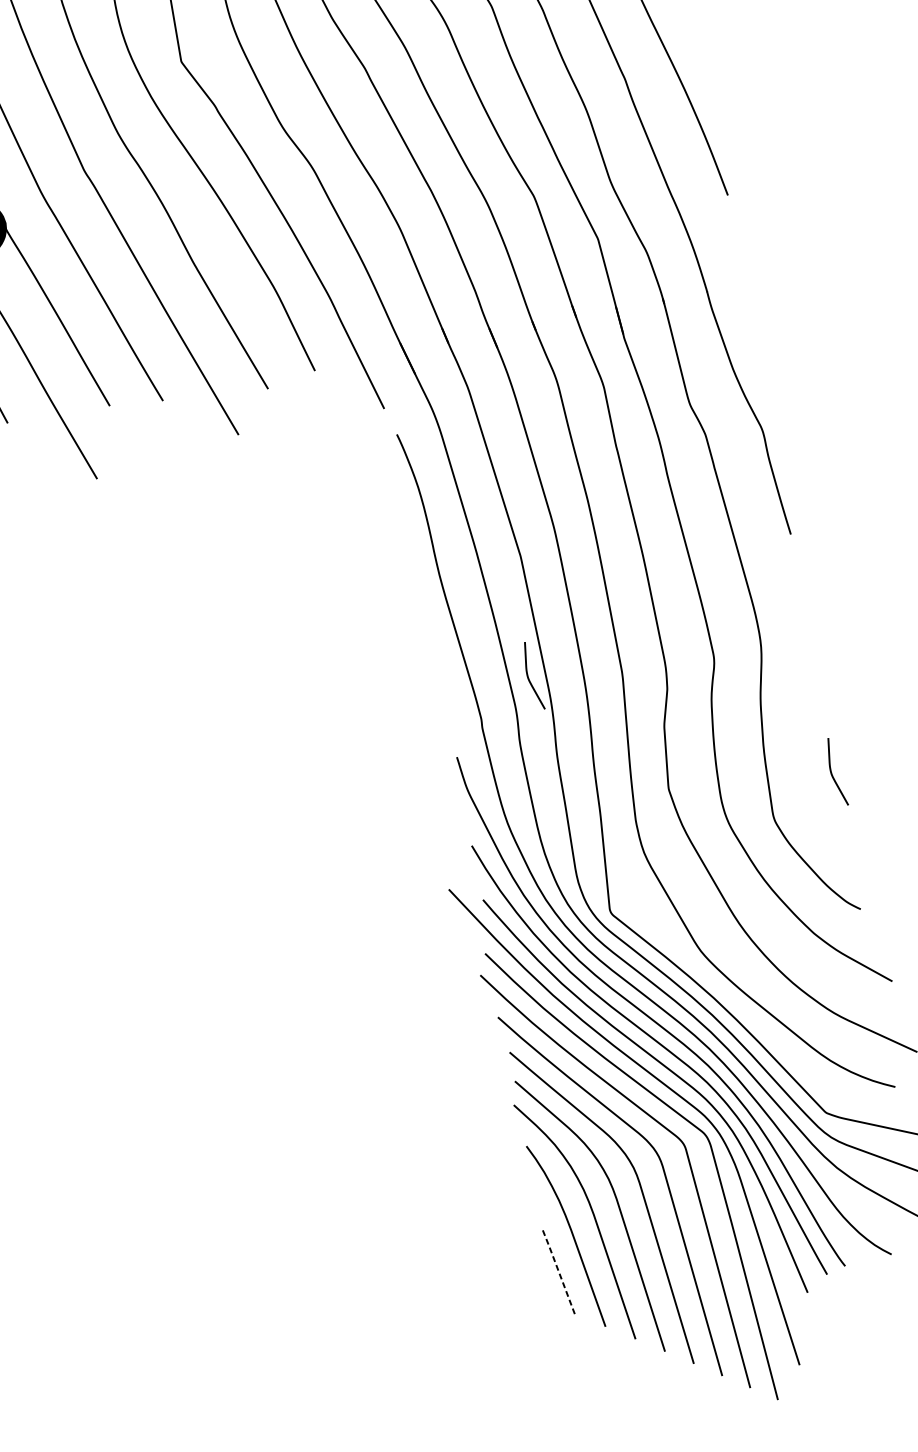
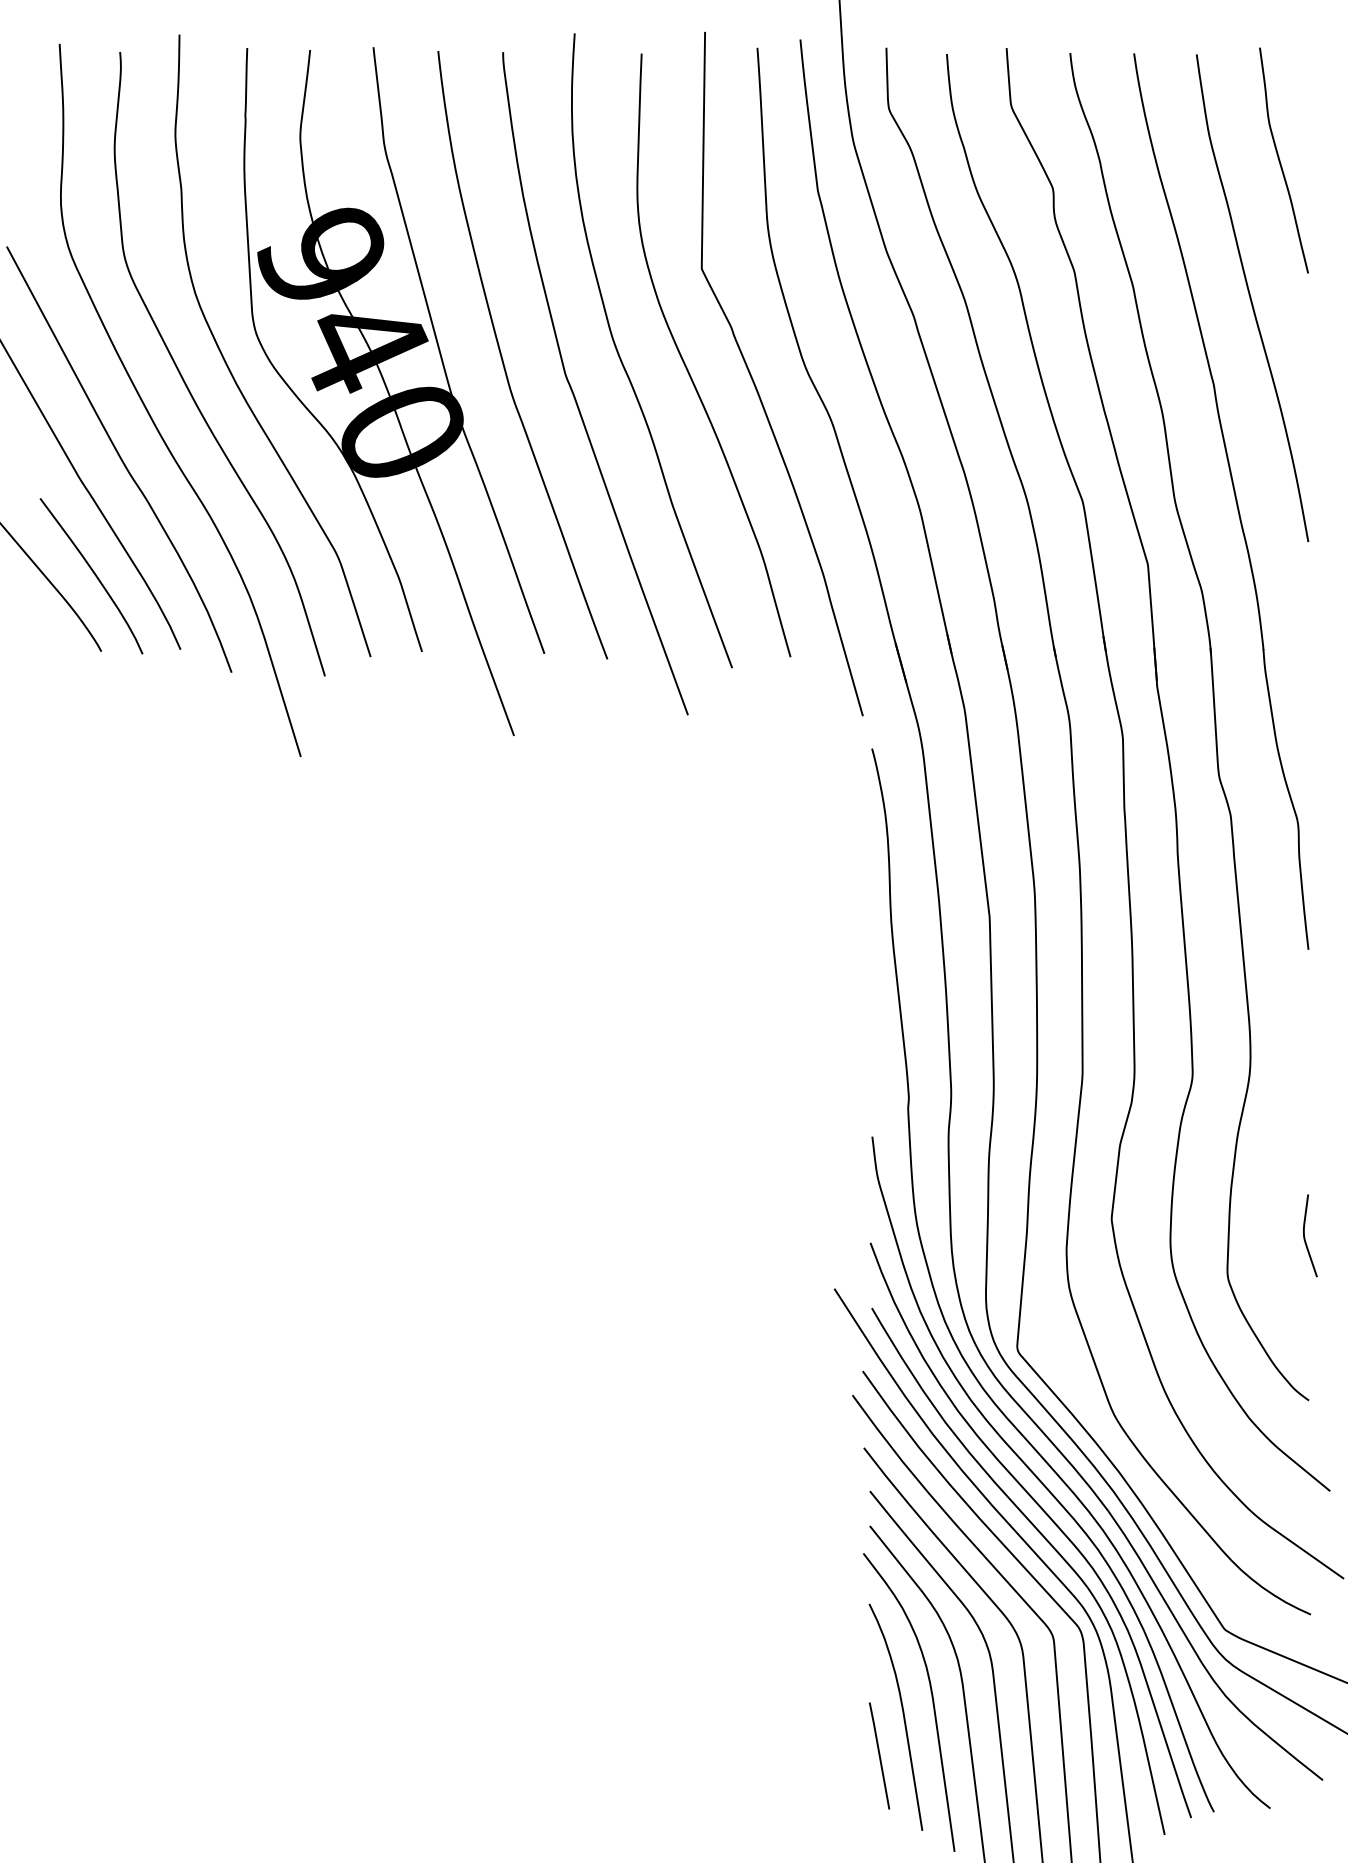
curve: (529, 678) -> (973, 1060), removed
line: (558, 1269) -> (879, 1754), dashed -> solid

